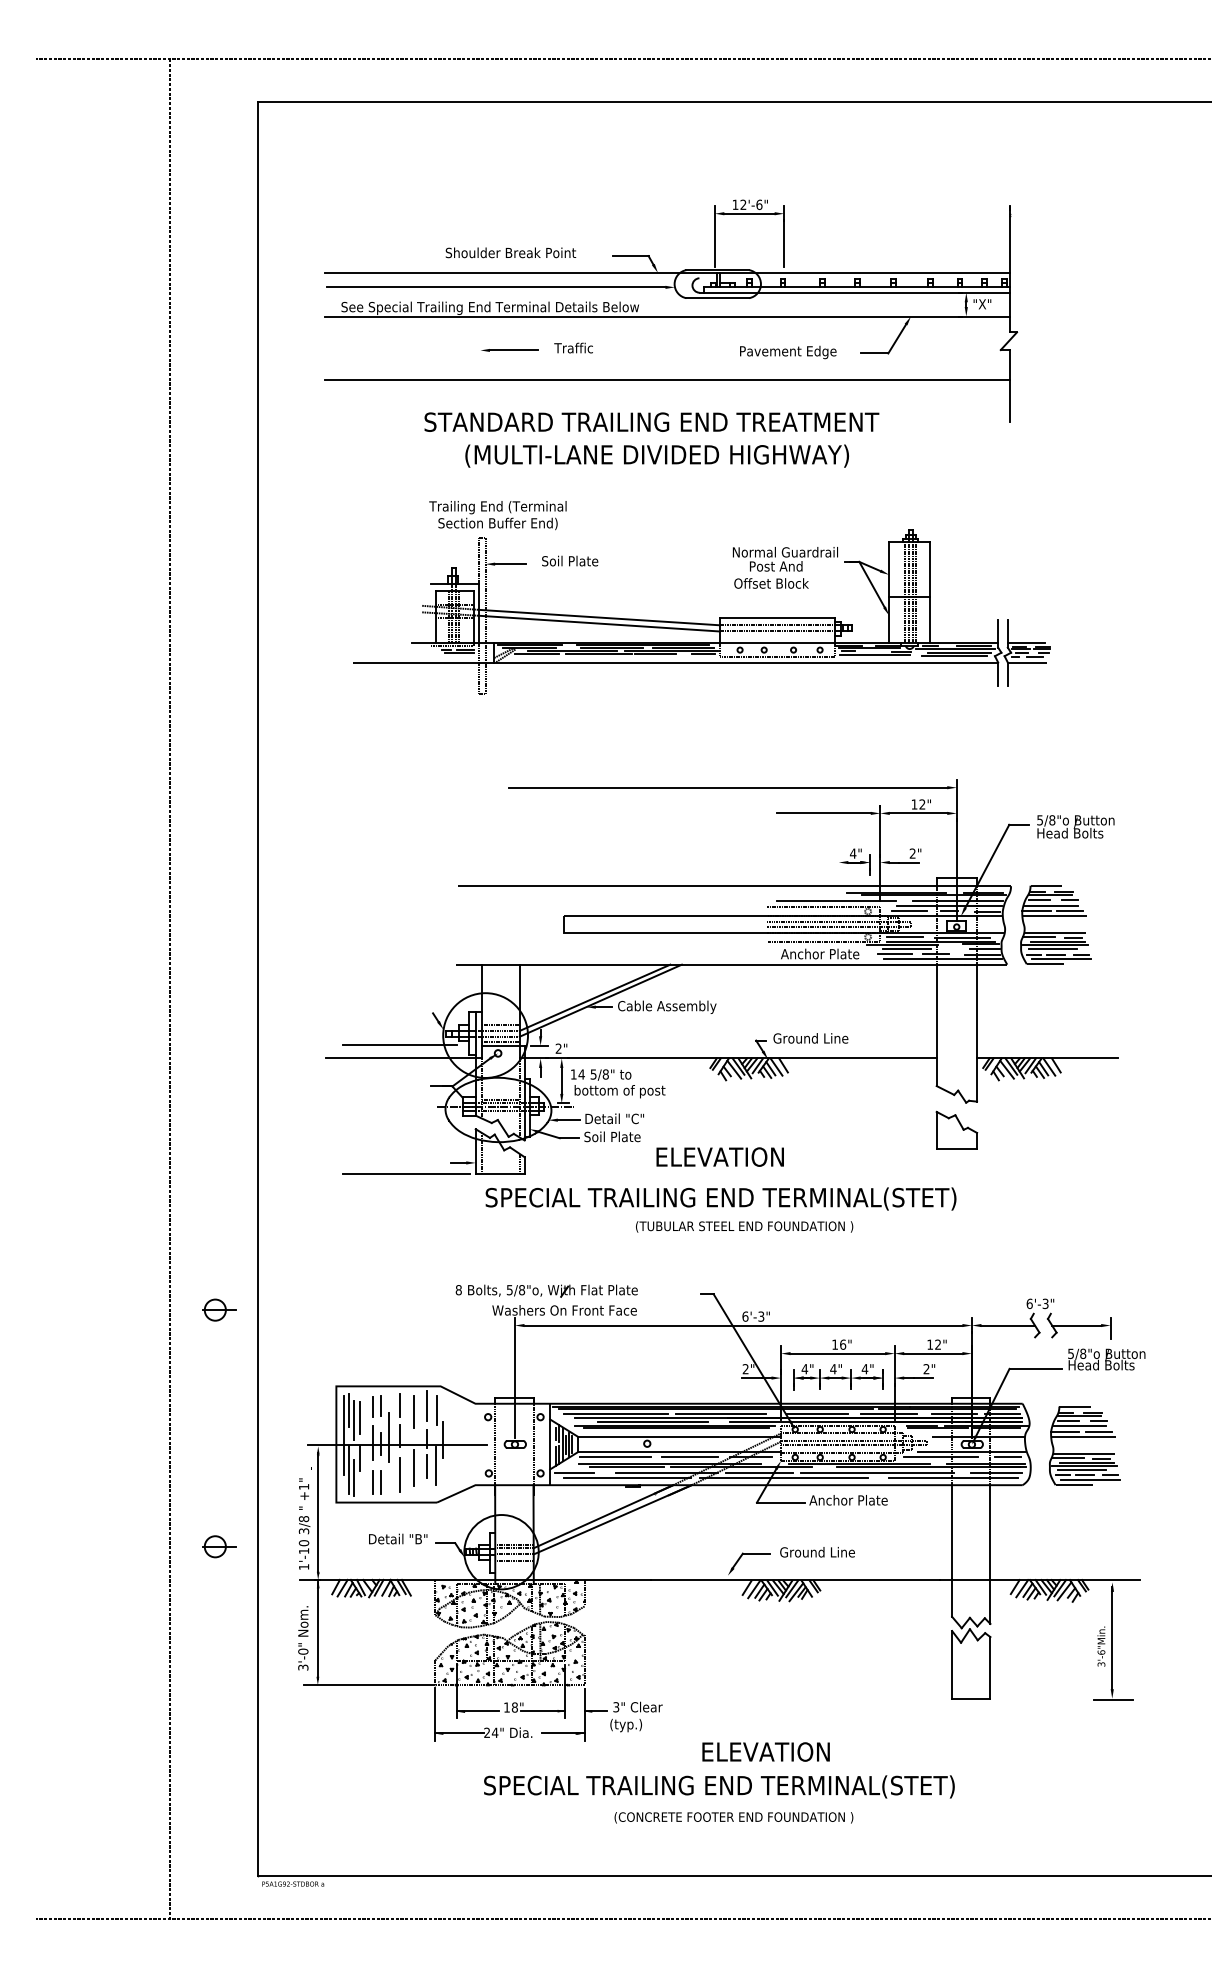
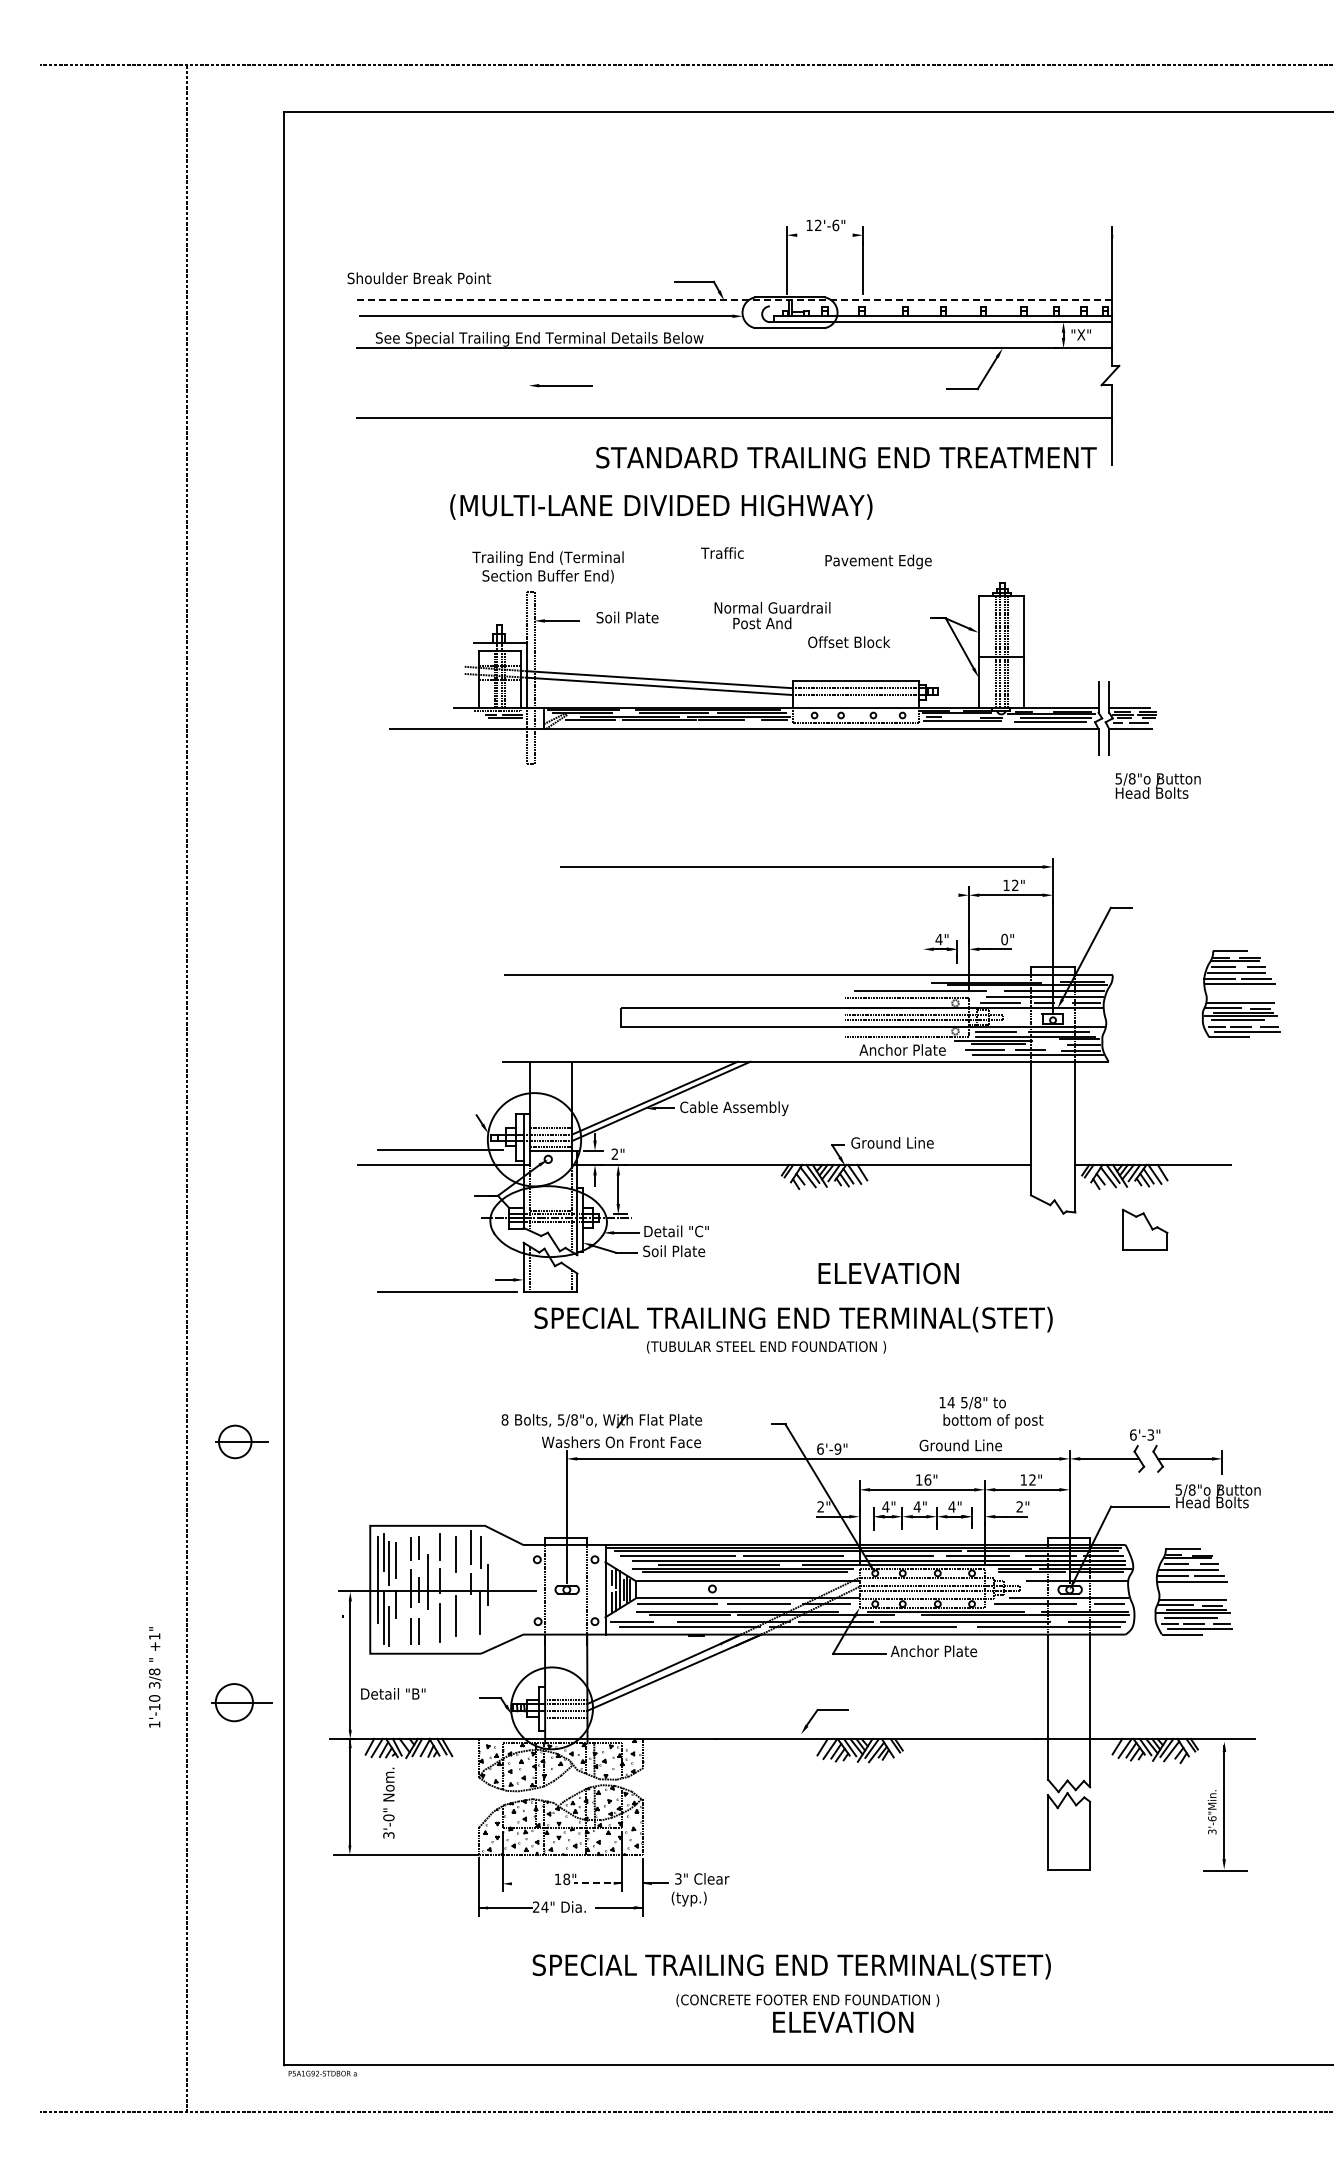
line: (749, 213) -> (824, 235), removed
text: (511, 253) -> (419, 278), moved
line: (668, 273) -> (735, 300), solid -> dashed
text: (573, 347) -> (722, 552), moved
text: (788, 352) -> (878, 561), moved
text: (651, 422) -> (846, 457), moved
text: (657, 455) -> (661, 506), moved
text: (785, 559) -> (772, 615), moved
line: (823, 813) -> (906, 895), removed
text: (1075, 826) -> (1157, 785), moved
text: (912, 853) -> (1004, 939), 2" -> 0"
part: (1055, 916) -> (1240, 984), moved
text: (618, 1083) -> (991, 1412), moved
part: (957, 1129) -> (1145, 1229), moved
text: (720, 1157) -> (888, 1273), moved
text: (744, 1227) -> (766, 1347), moved
part: (219, 1309) -> (241, 1441), size x1.4
text: (760, 1316) -> (837, 1448), 6'-3" -> 6'-9"
line: (427, 1466) -> (470, 1613), removed
text: (304, 1524) -> (155, 1677), moved
text: (398, 1538) -> (393, 1693), moved
part: (219, 1545) -> (241, 1701), size x1.6
text: (817, 1552) -> (960, 1445), moved
text: (302, 1637) -> (388, 1802), moved
line: (477, 1711) -> (525, 1883), removed
line: (542, 1711) -> (597, 1883), solid -> dashed
text: (766, 1752) -> (843, 2022), moved

